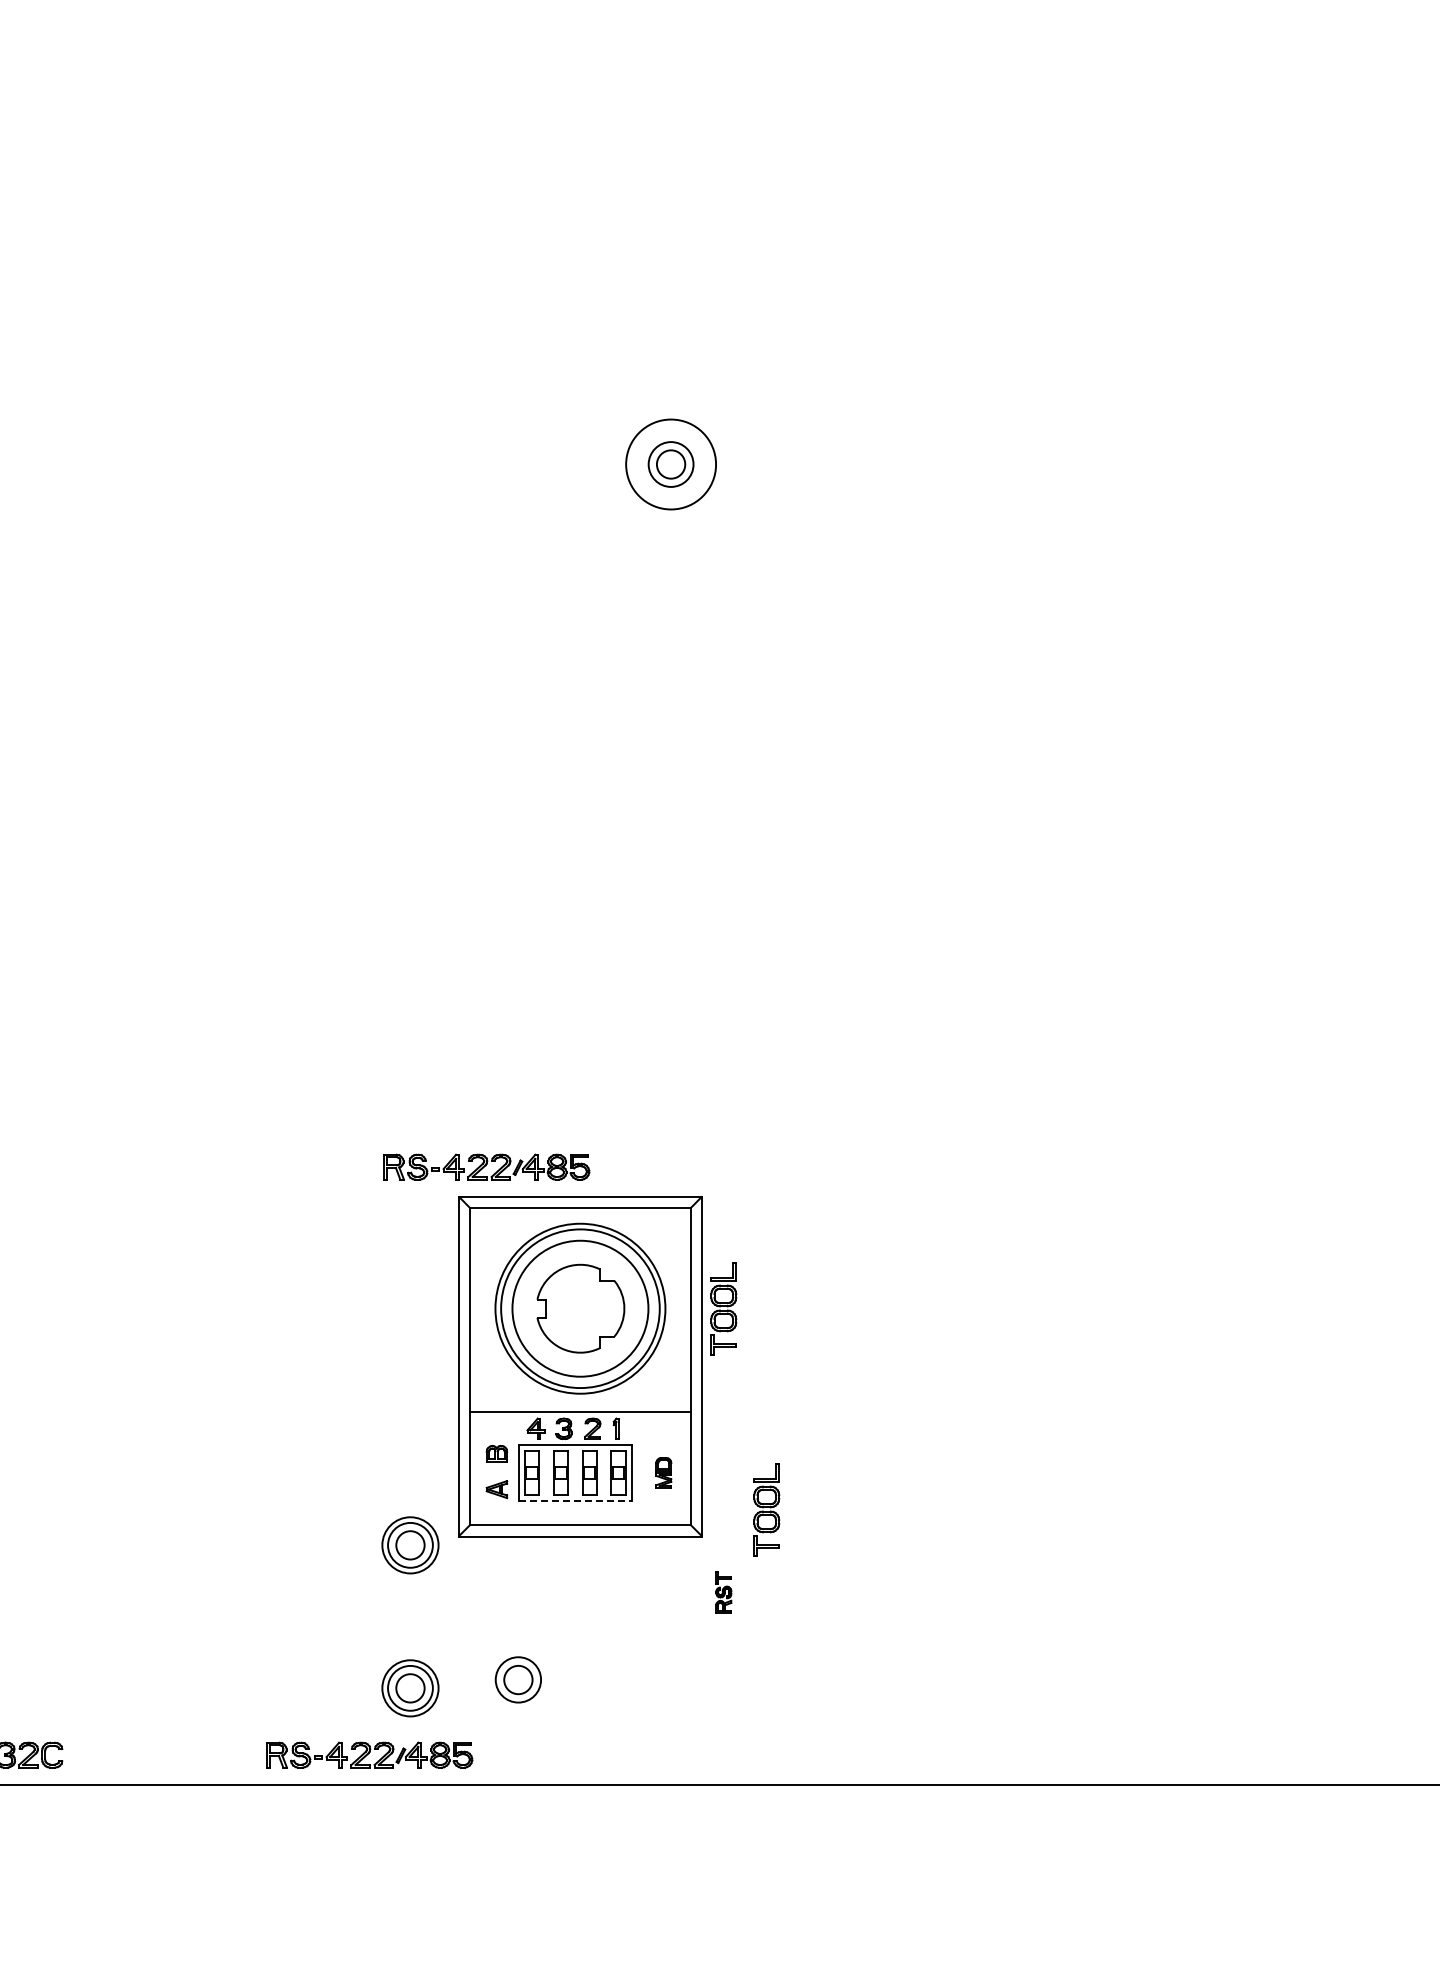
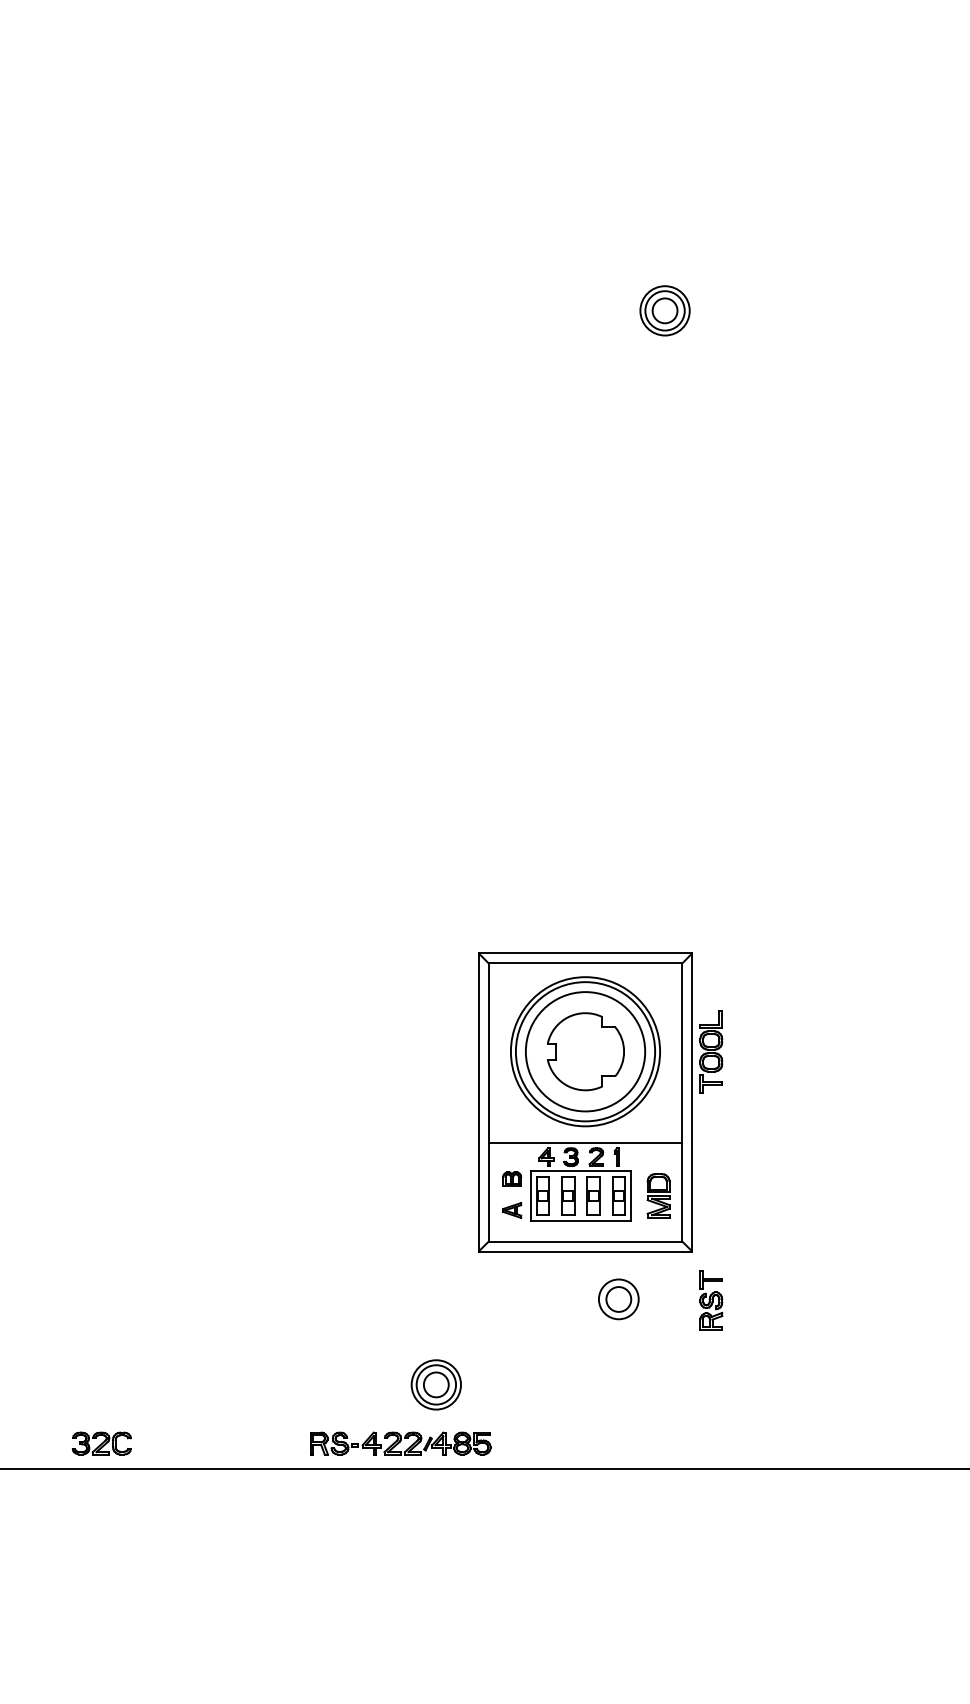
circle: (671, 464) -> (665, 310), size x0.62
part: (486, 1166) -> (503, 926), removed
part: (663, 1472) -> (658, 1195), size x1.67
line: (575, 1501) -> (581, 1220), dashed -> solid
part: (766, 1509) -> (748, 1227), removed
part: (410, 1545) -> (436, 1259), removed
part: (723, 1592) -> (711, 1300), size x1.67
part: (517, 1679) -> (618, 1299), moved

